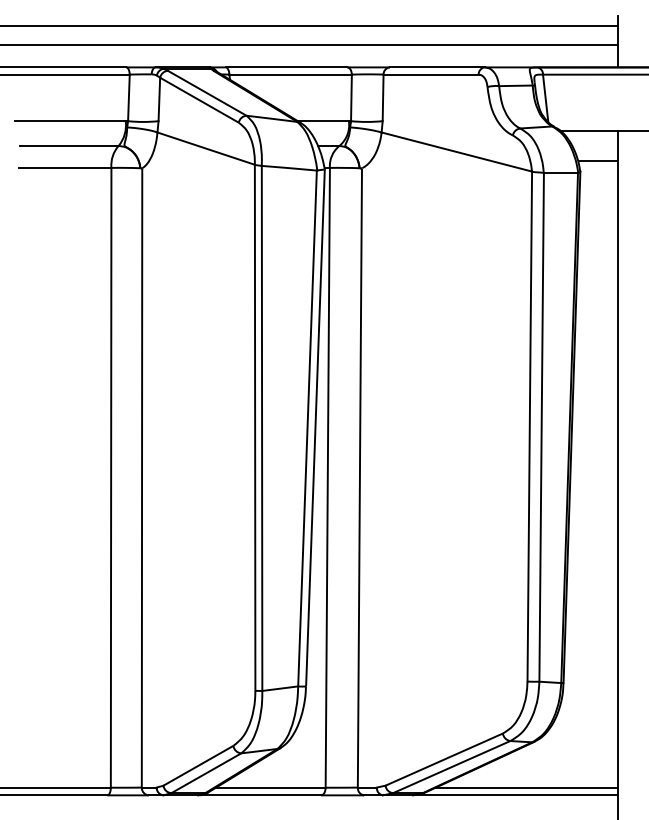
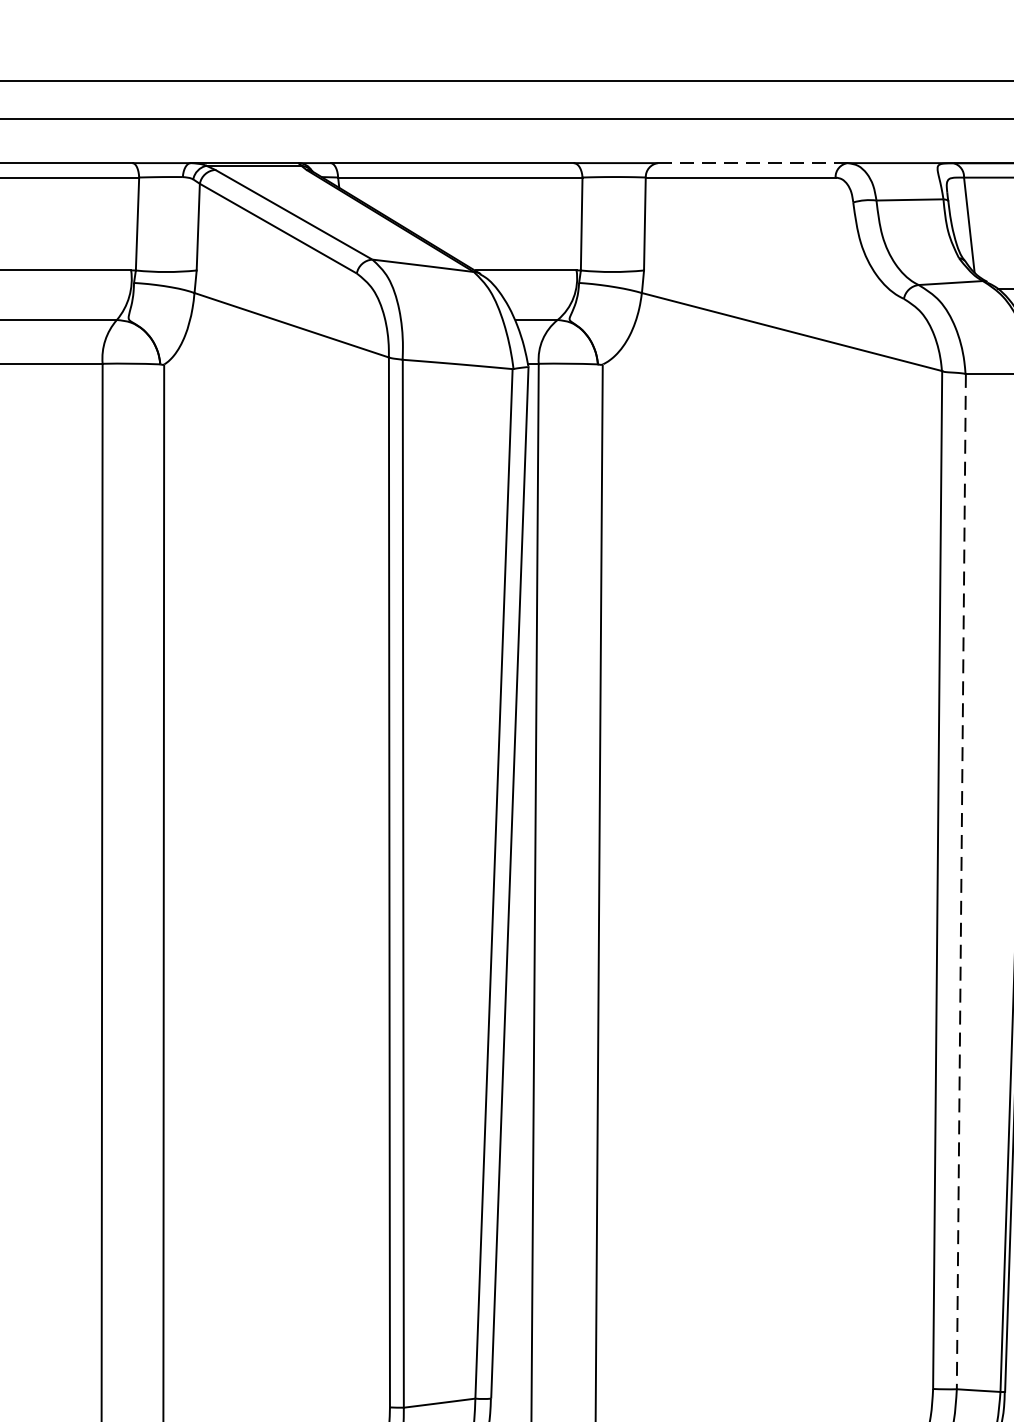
line: (437, 67) -> (753, 163), solid -> dashed
line: (541, 427) -> (961, 881), solid -> dashed

